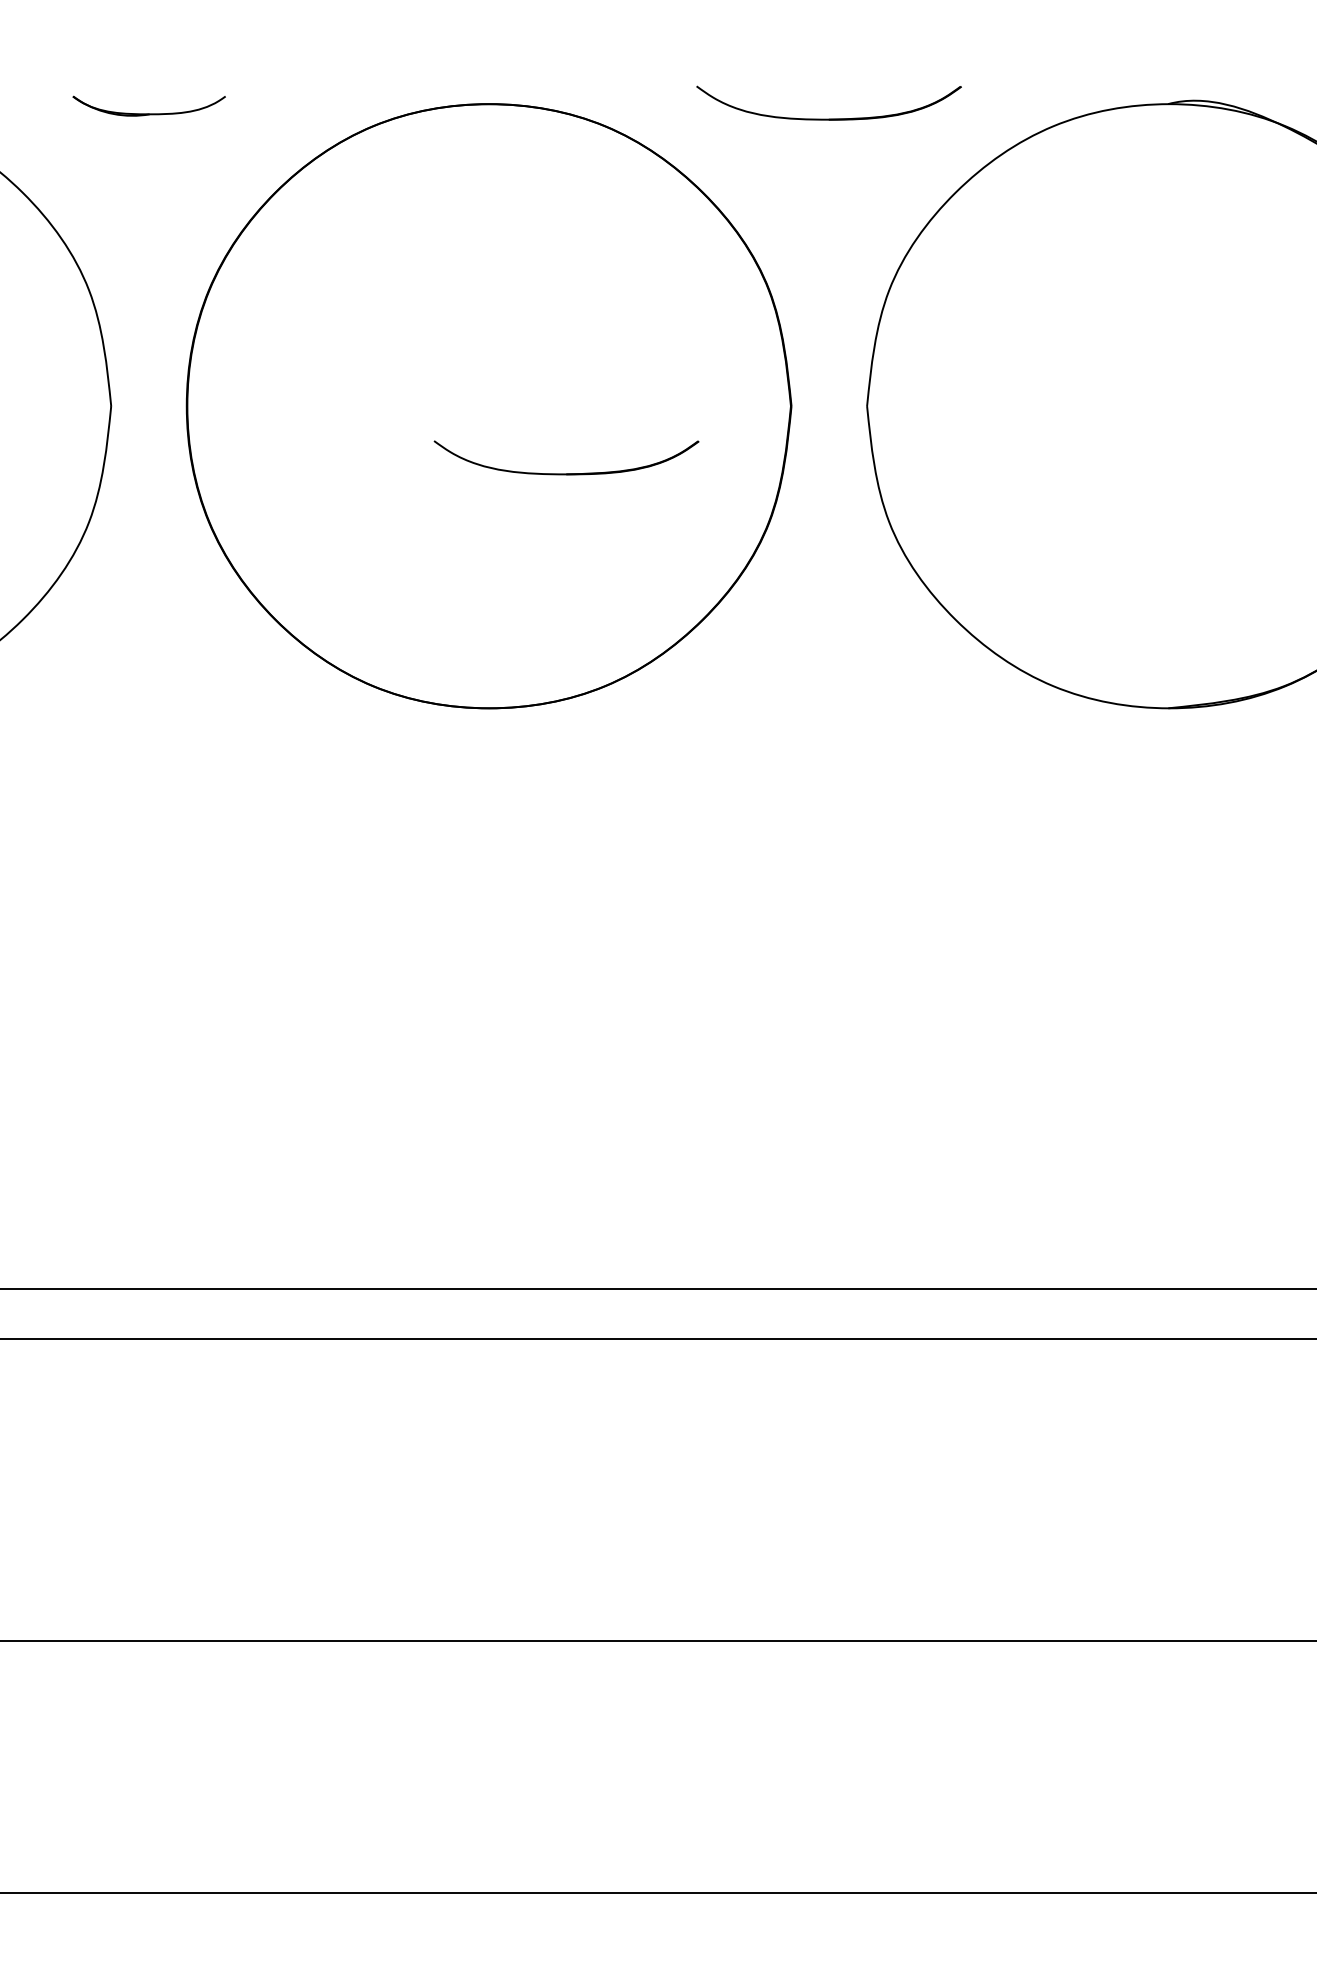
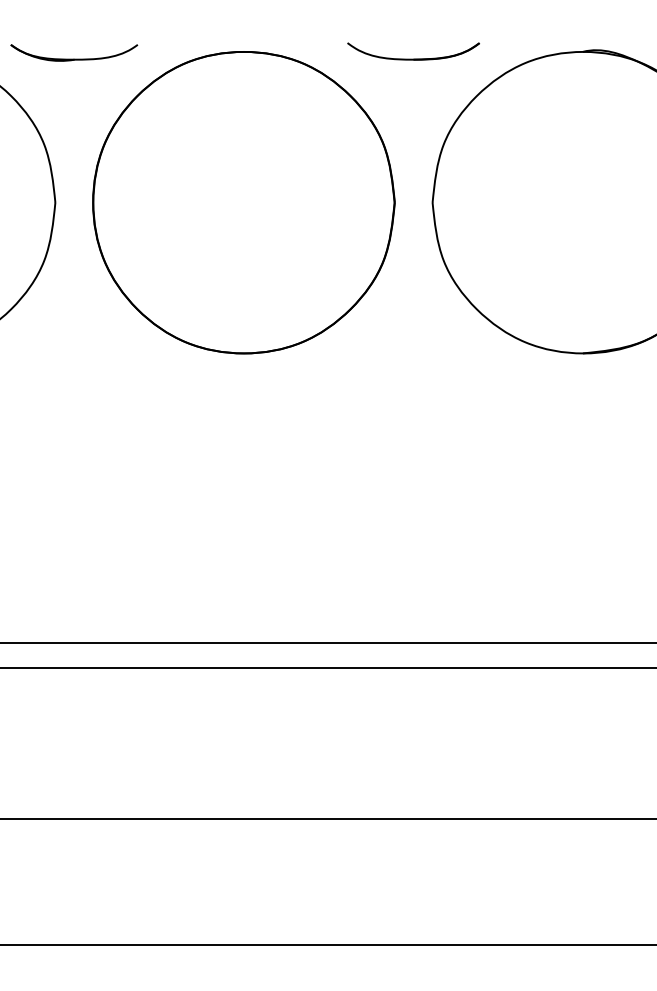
part: (149, 105) -> (74, 52), size x1.67
part: (566, 471) -> (282, 235), removed

